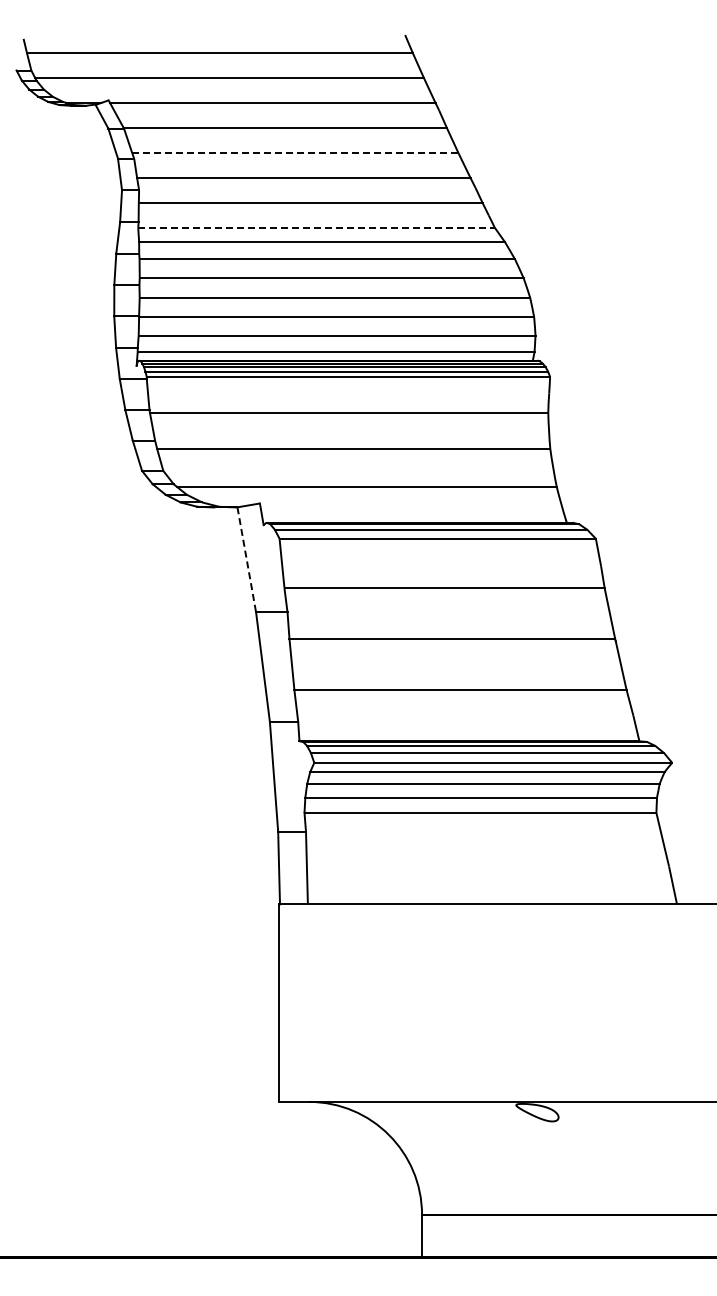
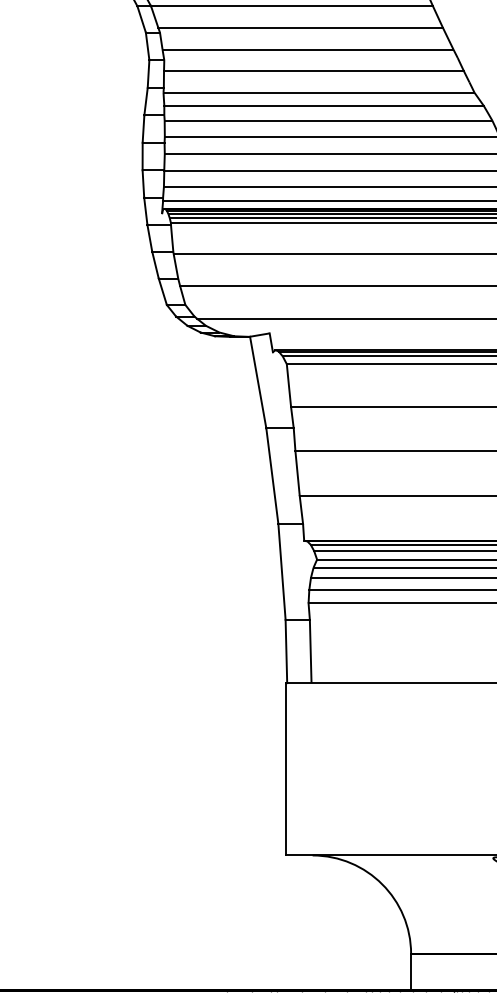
line: (295, 153) -> (300, 28), dashed -> solid
line: (316, 227) -> (319, 92), dashed -> solid
line: (246, 560) -> (257, 383), dashed -> solid

